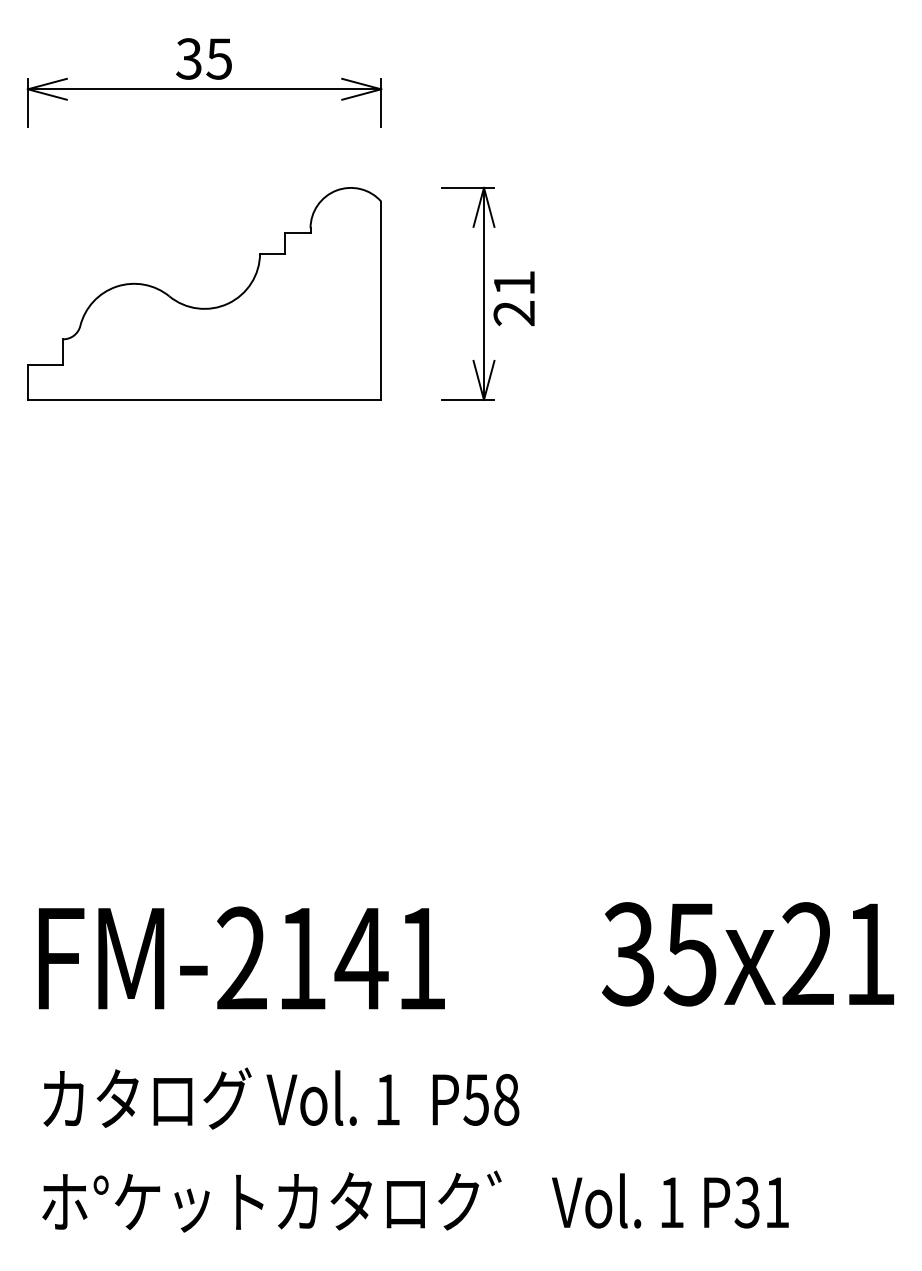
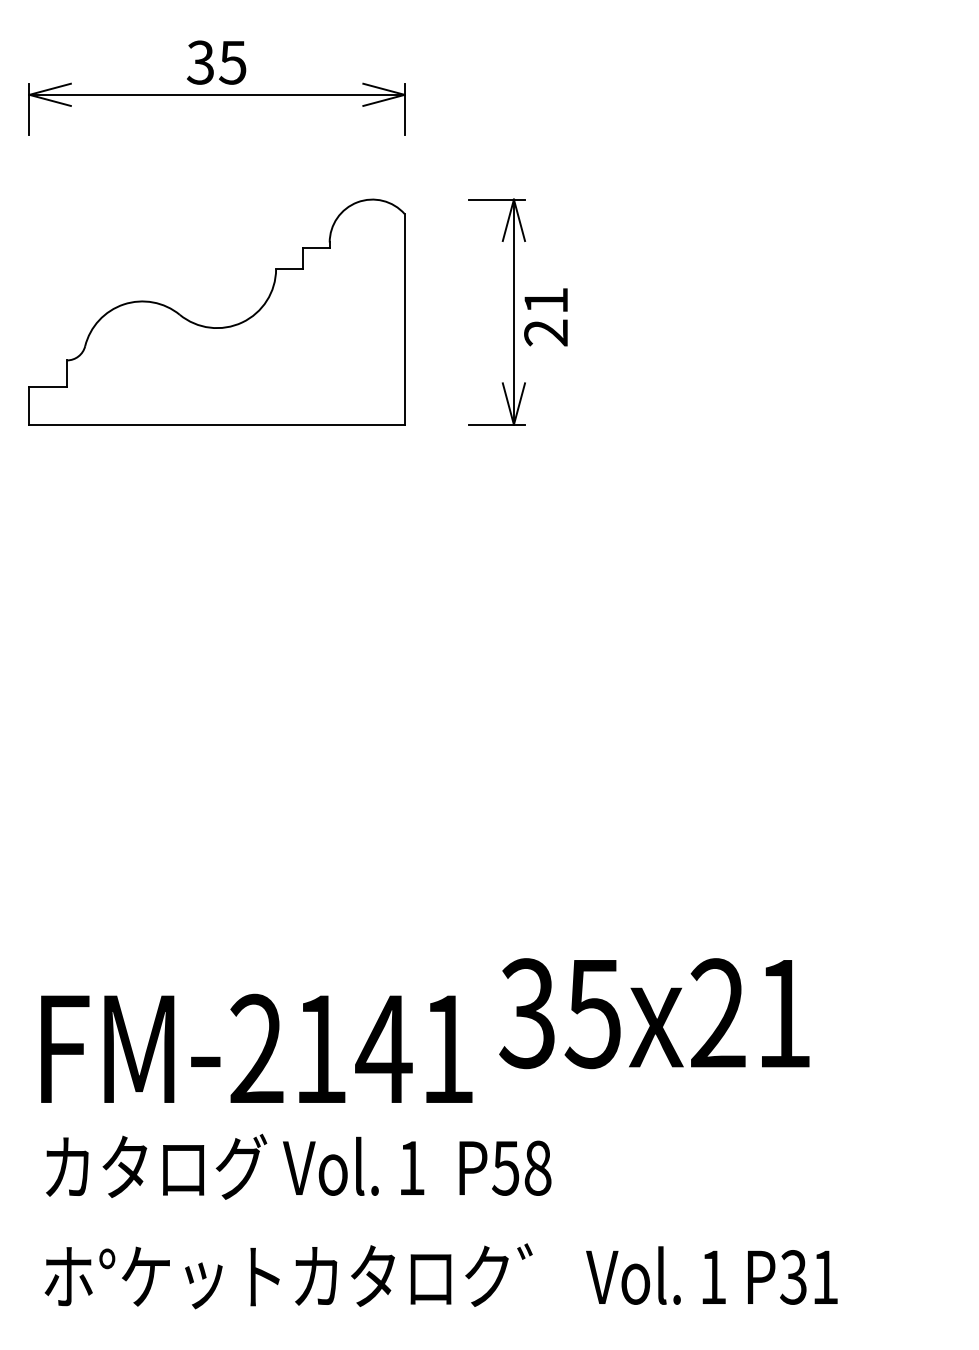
text: (748, 954) -> (654, 1013), moved
text: (241, 957) -> (256, 1047), moved

